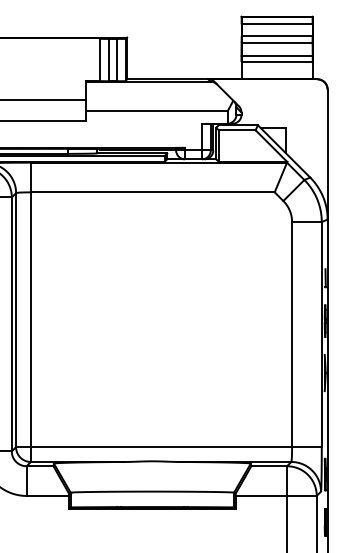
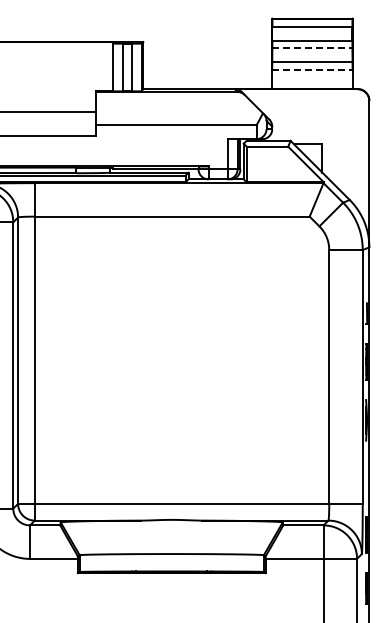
line: (277, 42) -> (312, 47), solid -> dashed
line: (277, 61) -> (312, 69), solid -> dashed

